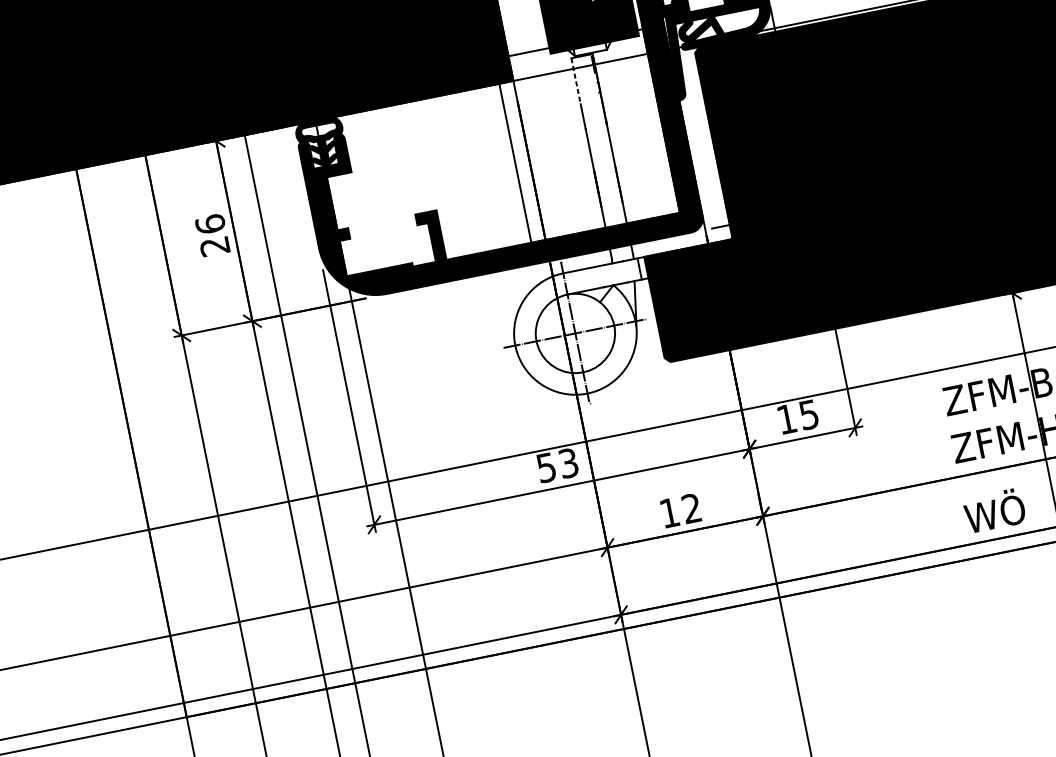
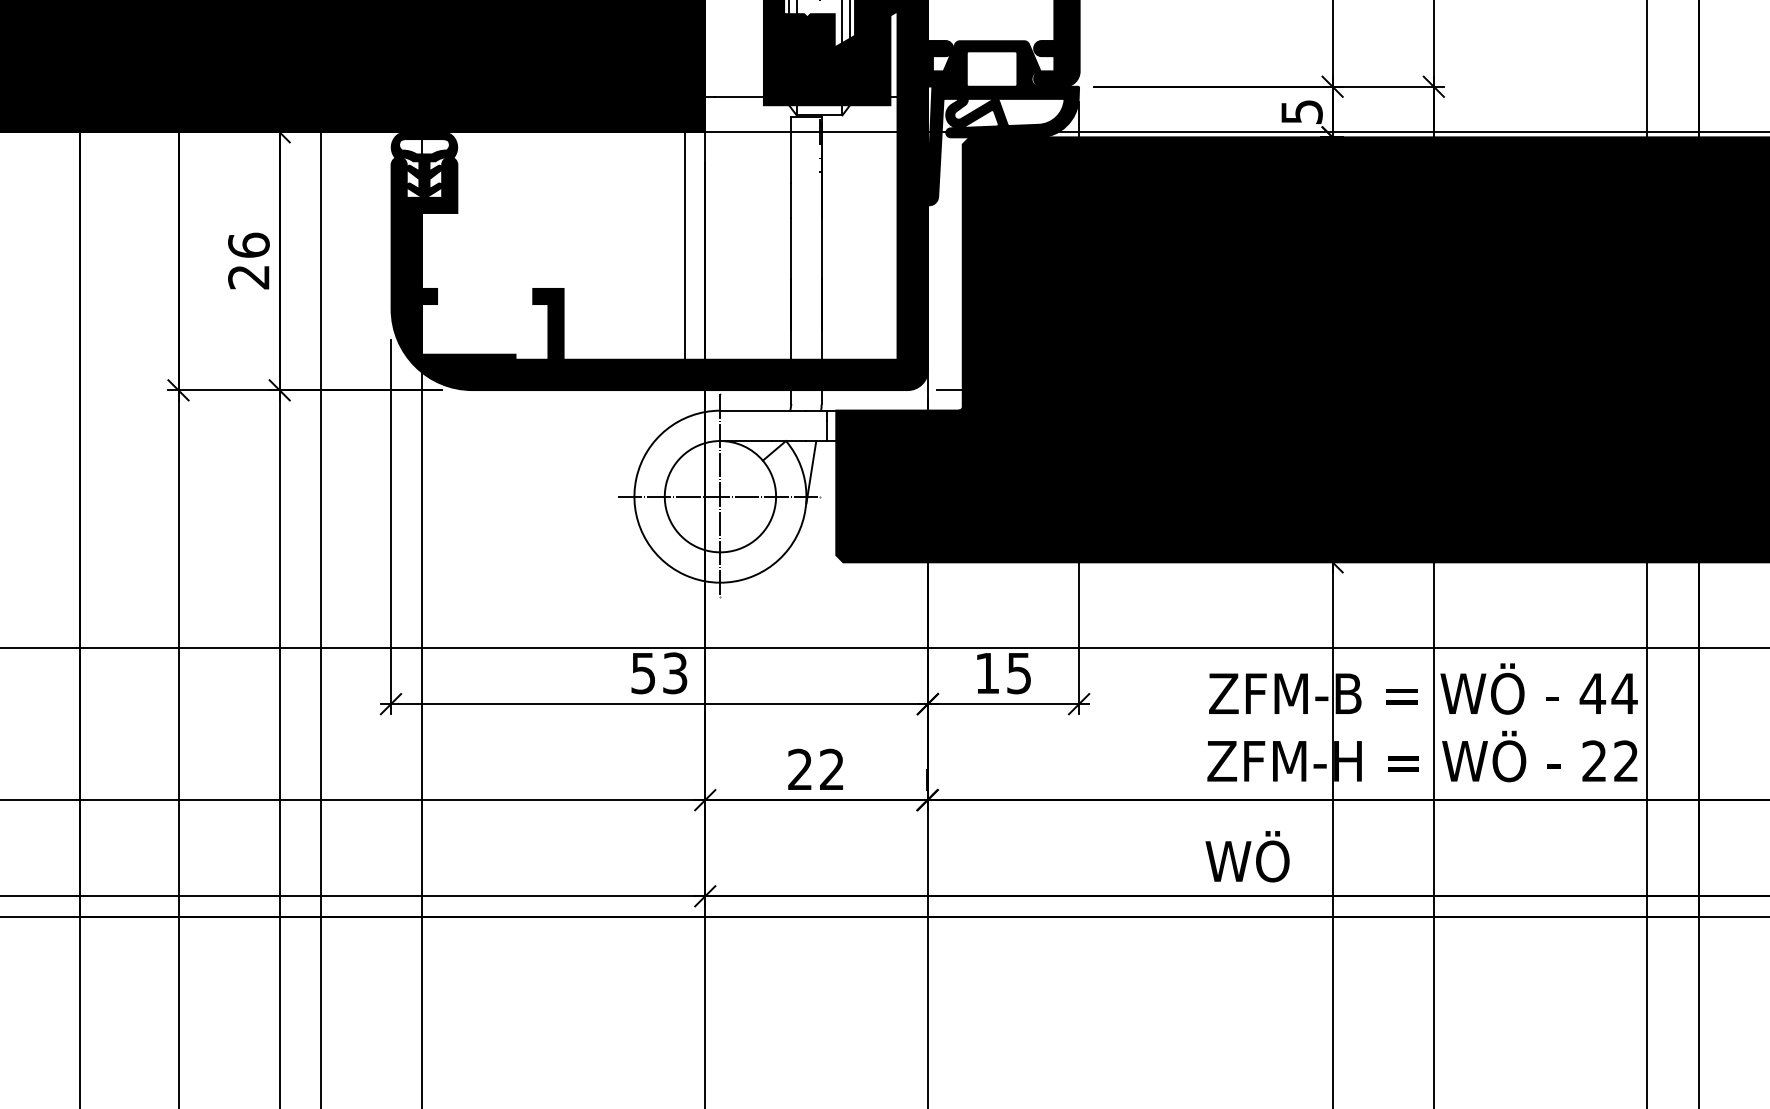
line: (576, 81) -> (791, 150), dashed -> solid
text: (668, 512) -> (799, 768), 12 -> 22

